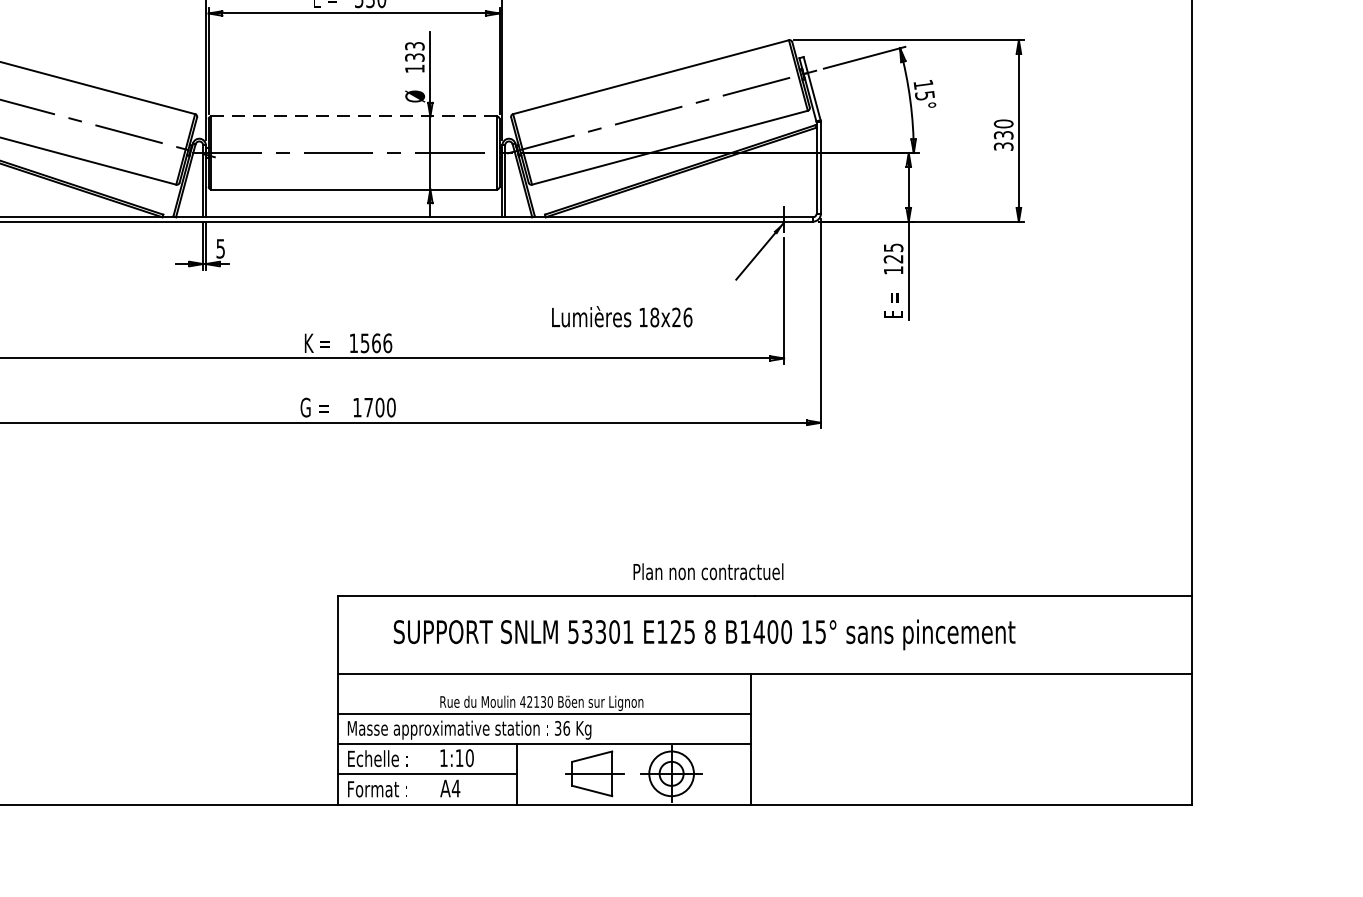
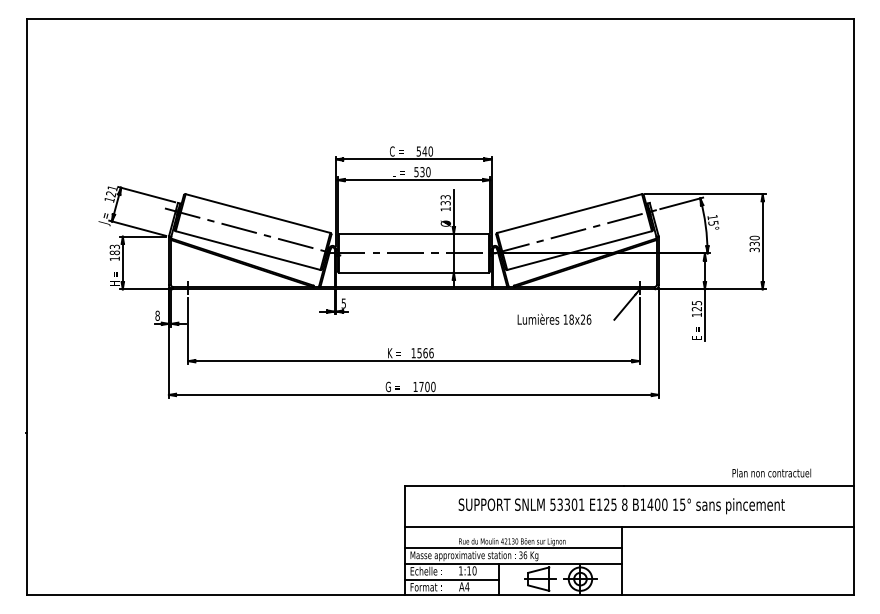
line: (353, 117) -> (413, 234), dashed -> solid
text: (622, 315) -> (554, 318), moved
text: (707, 570) -> (771, 472), moved
text: (704, 635) -> (621, 506), moved

